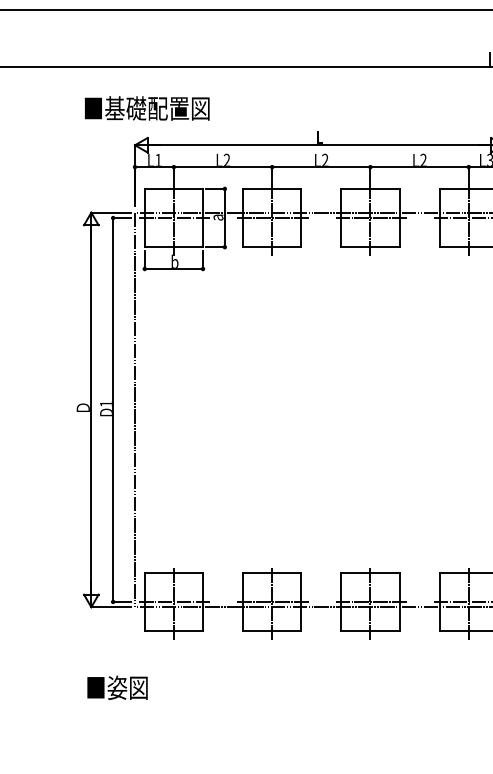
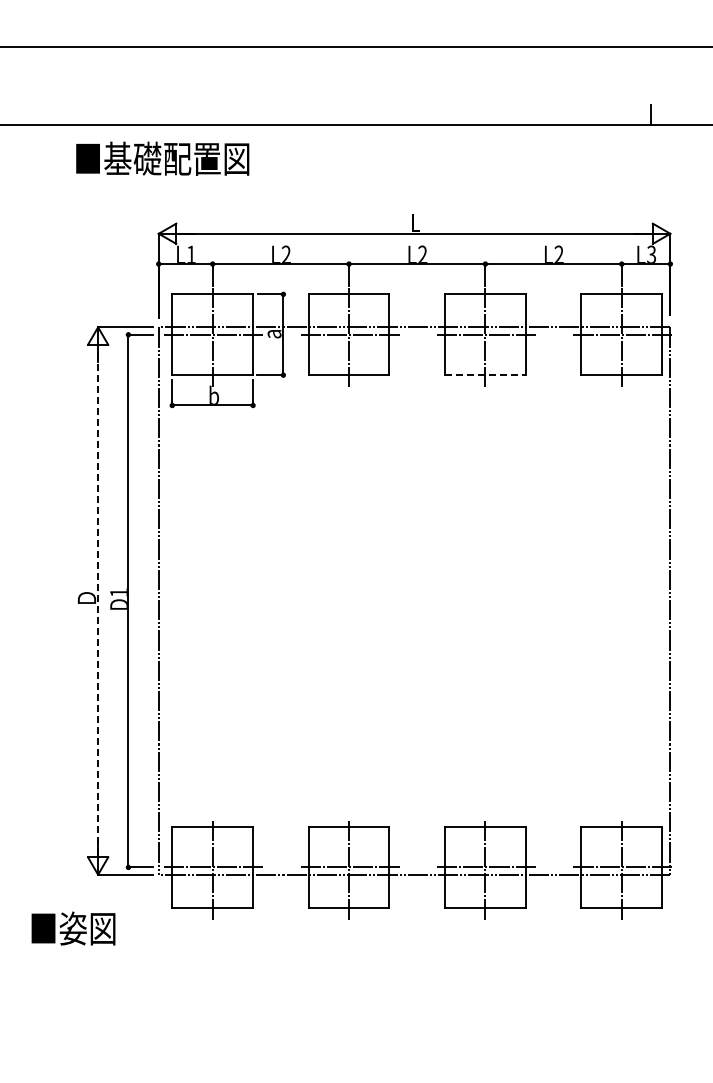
text: (147, 108) -> (162, 158), moved
line: (370, 247) -> (485, 375), solid -> dashed
line: (91, 410) -> (98, 601), solid -> dashed
text: (117, 687) -> (73, 928), moved

